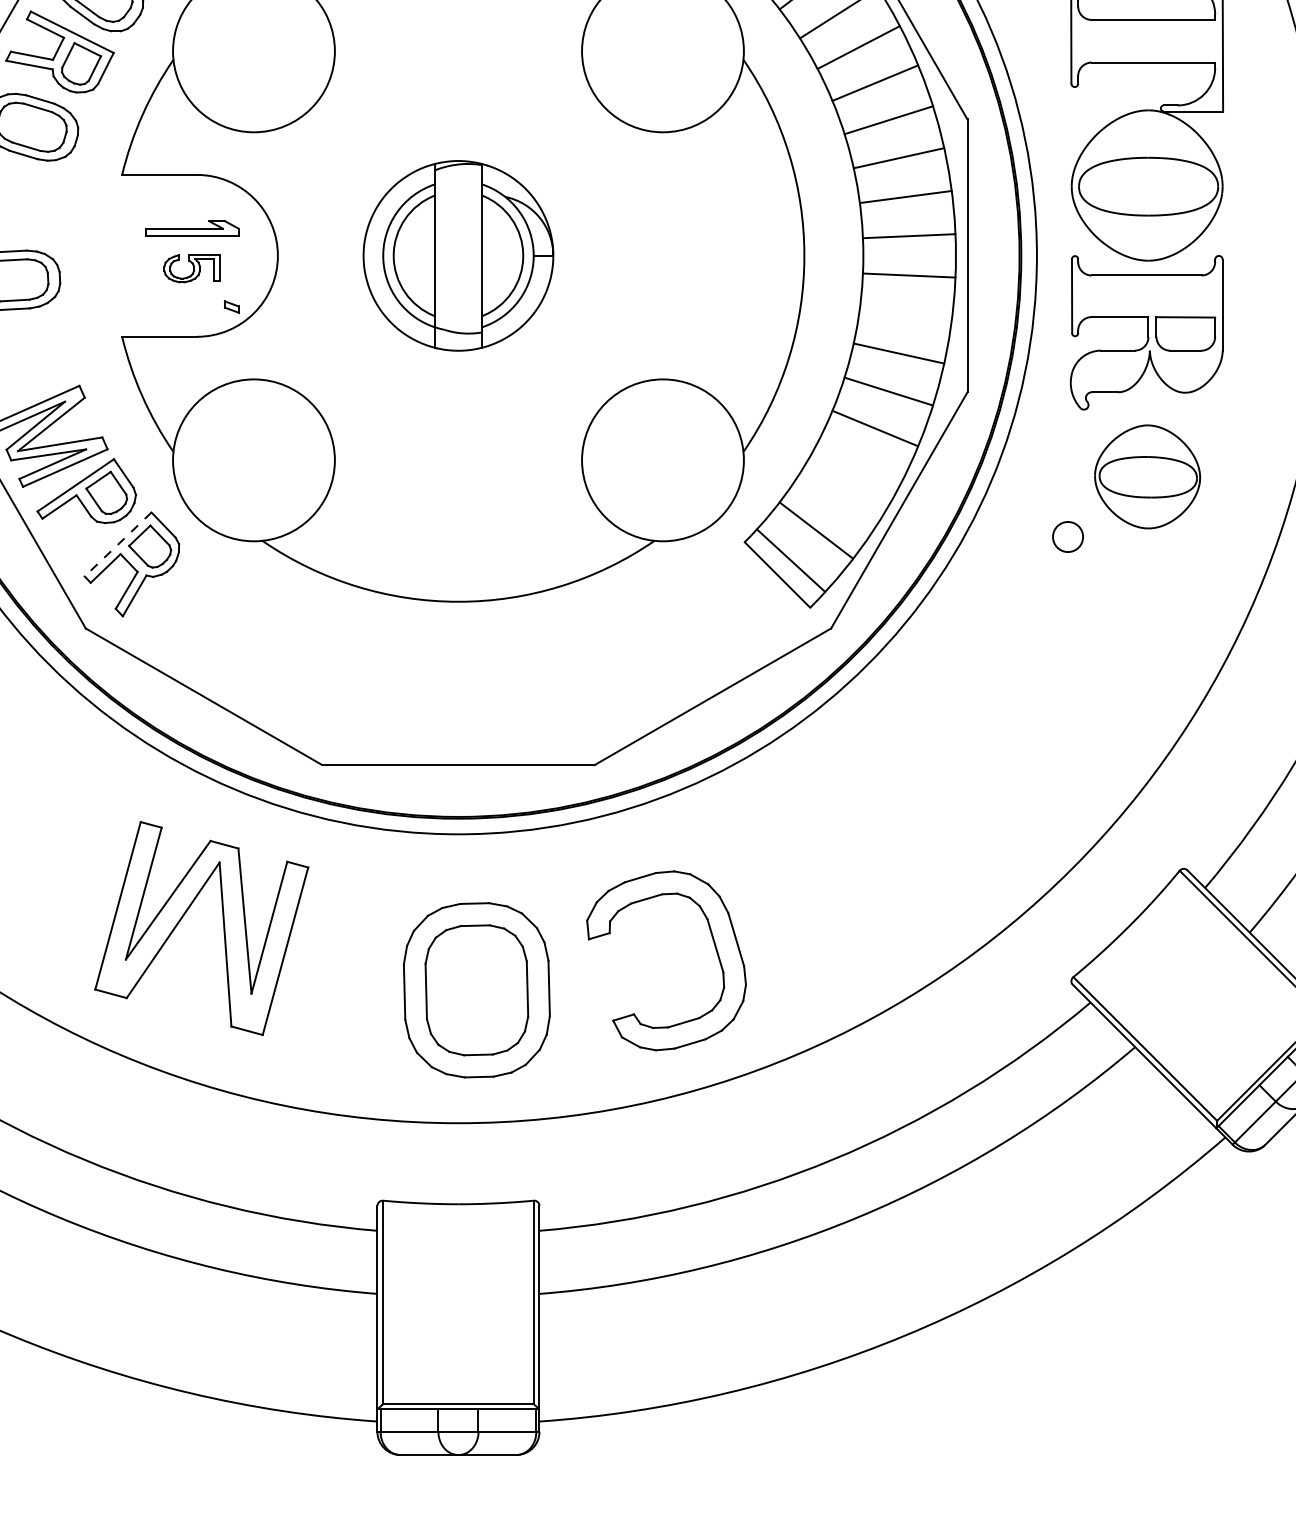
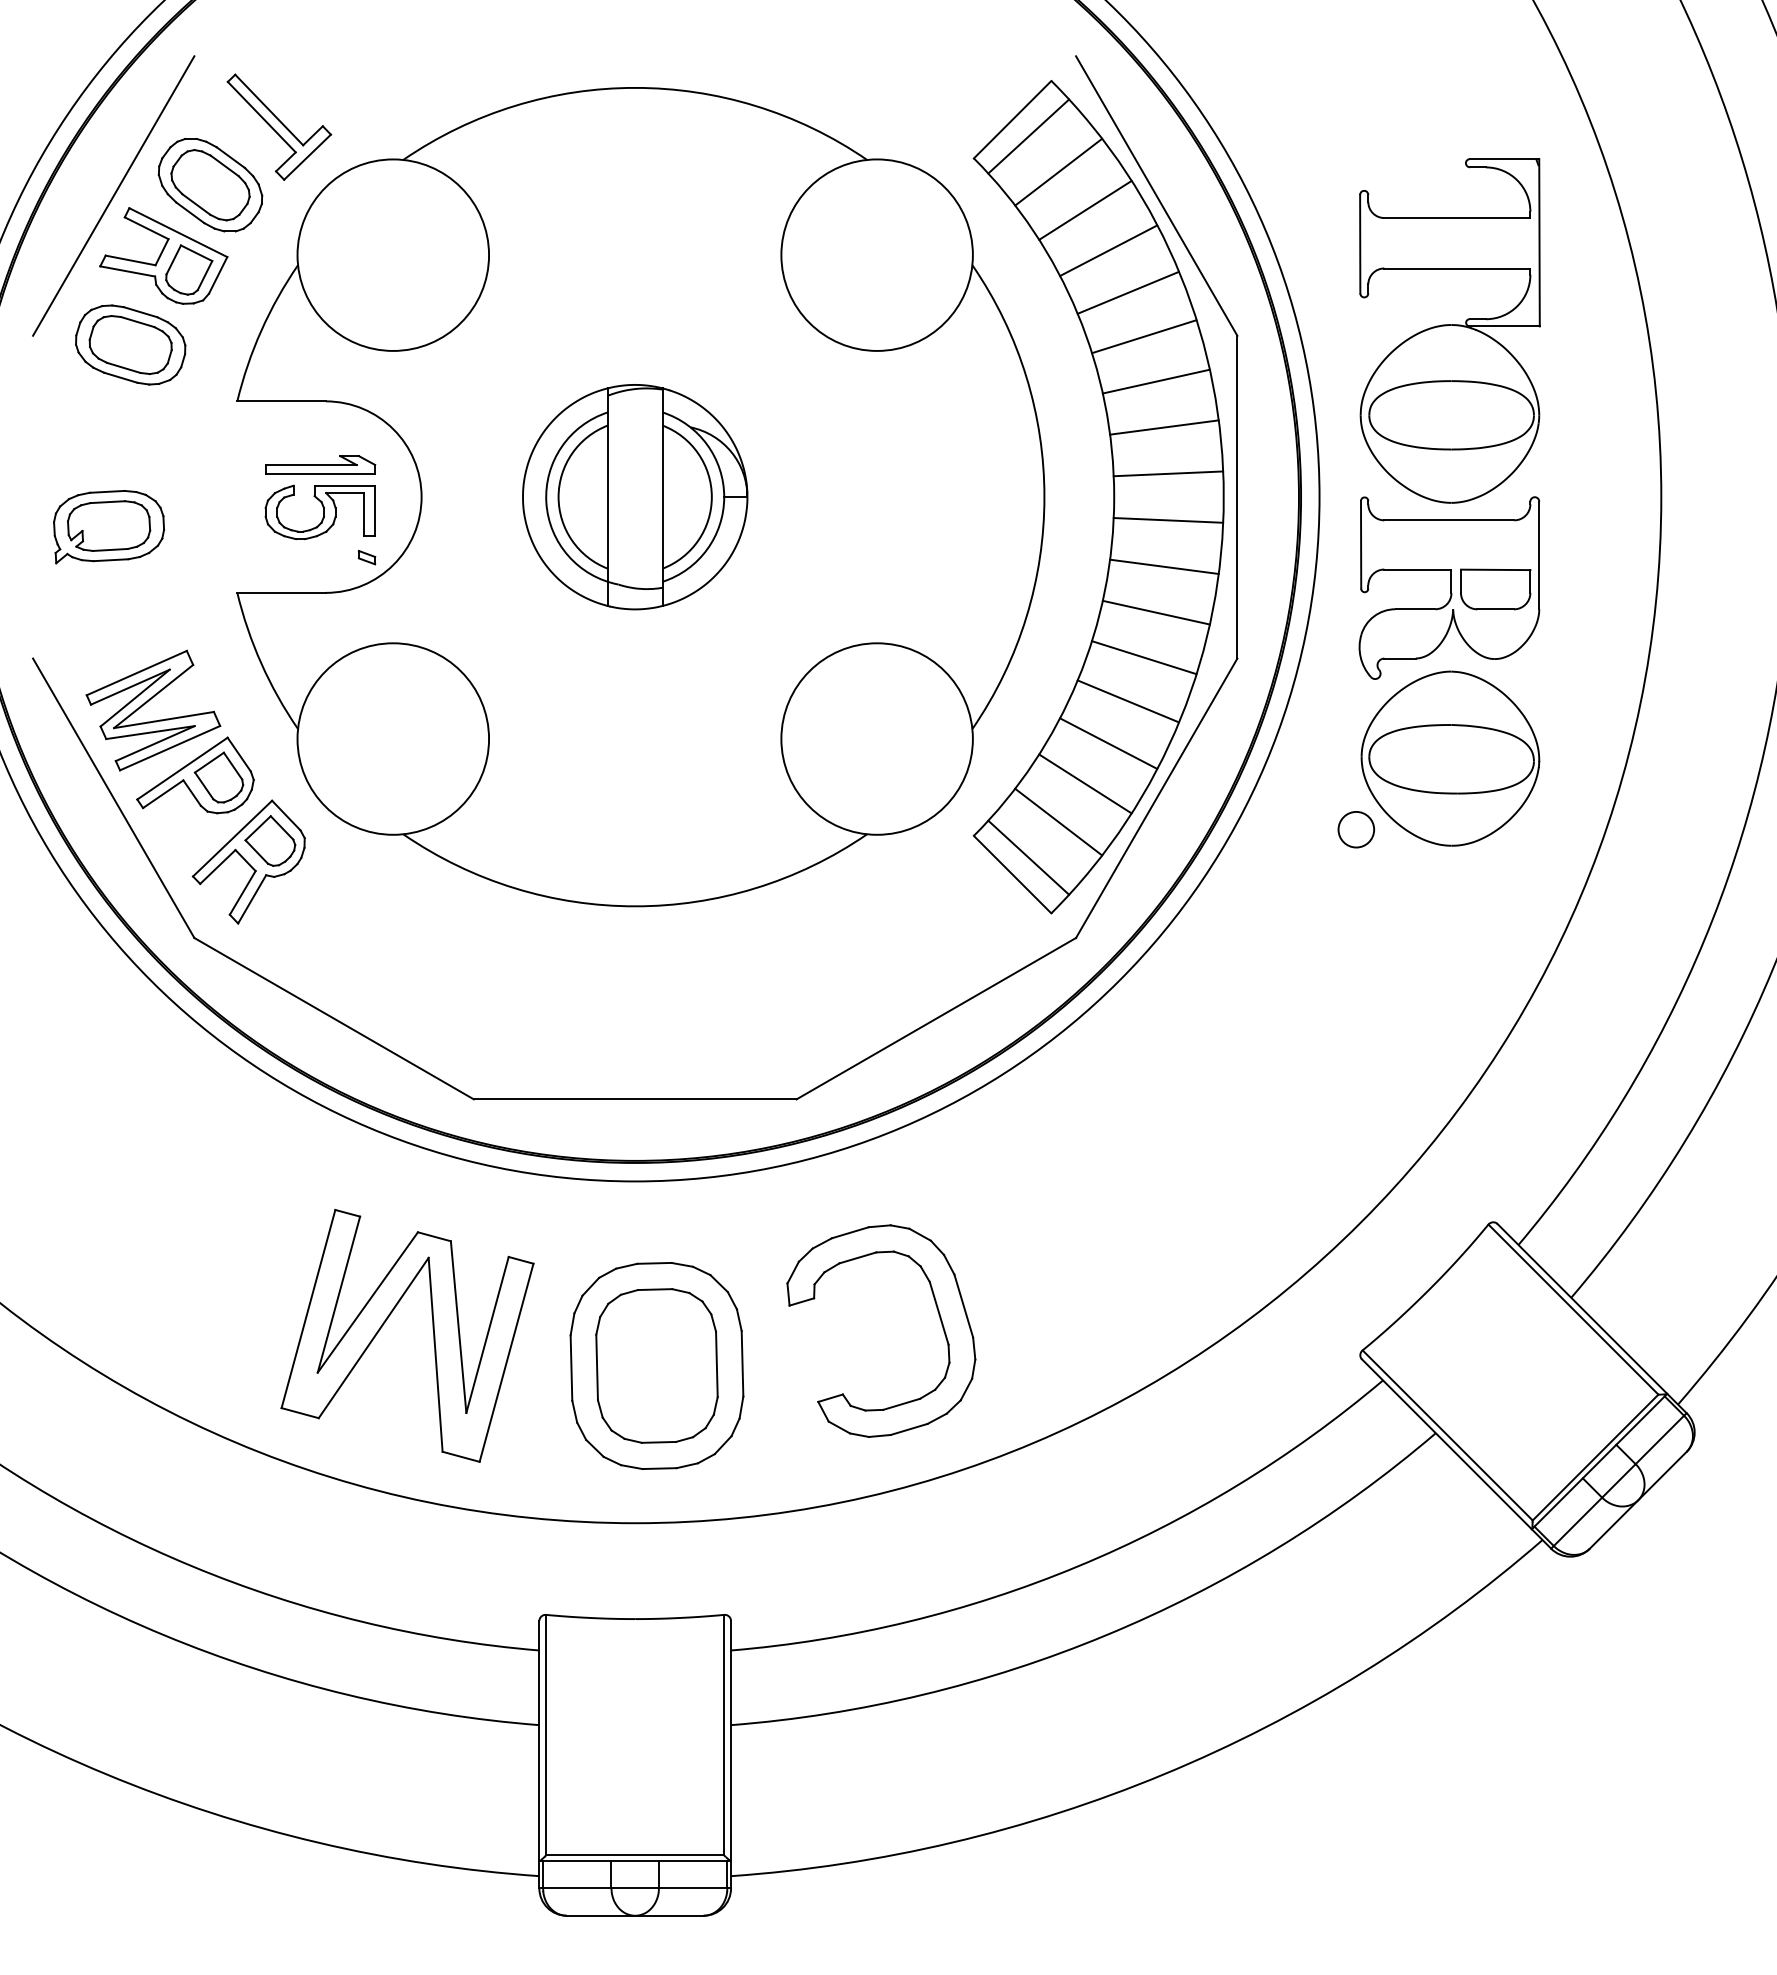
part: (191, 268) -> (319, 512), size x1.67
line: (905, 314) -> (1164, 566), added
line: (858, 464) -> (1108, 743), added
part: (1147, 476) -> (1450, 758), size x1.43
line: (839, 497) -> (1085, 783), added
line: (118, 544) -> (232, 838), dashed -> solid
part: (183, 916) -> (386, 1321), moved

